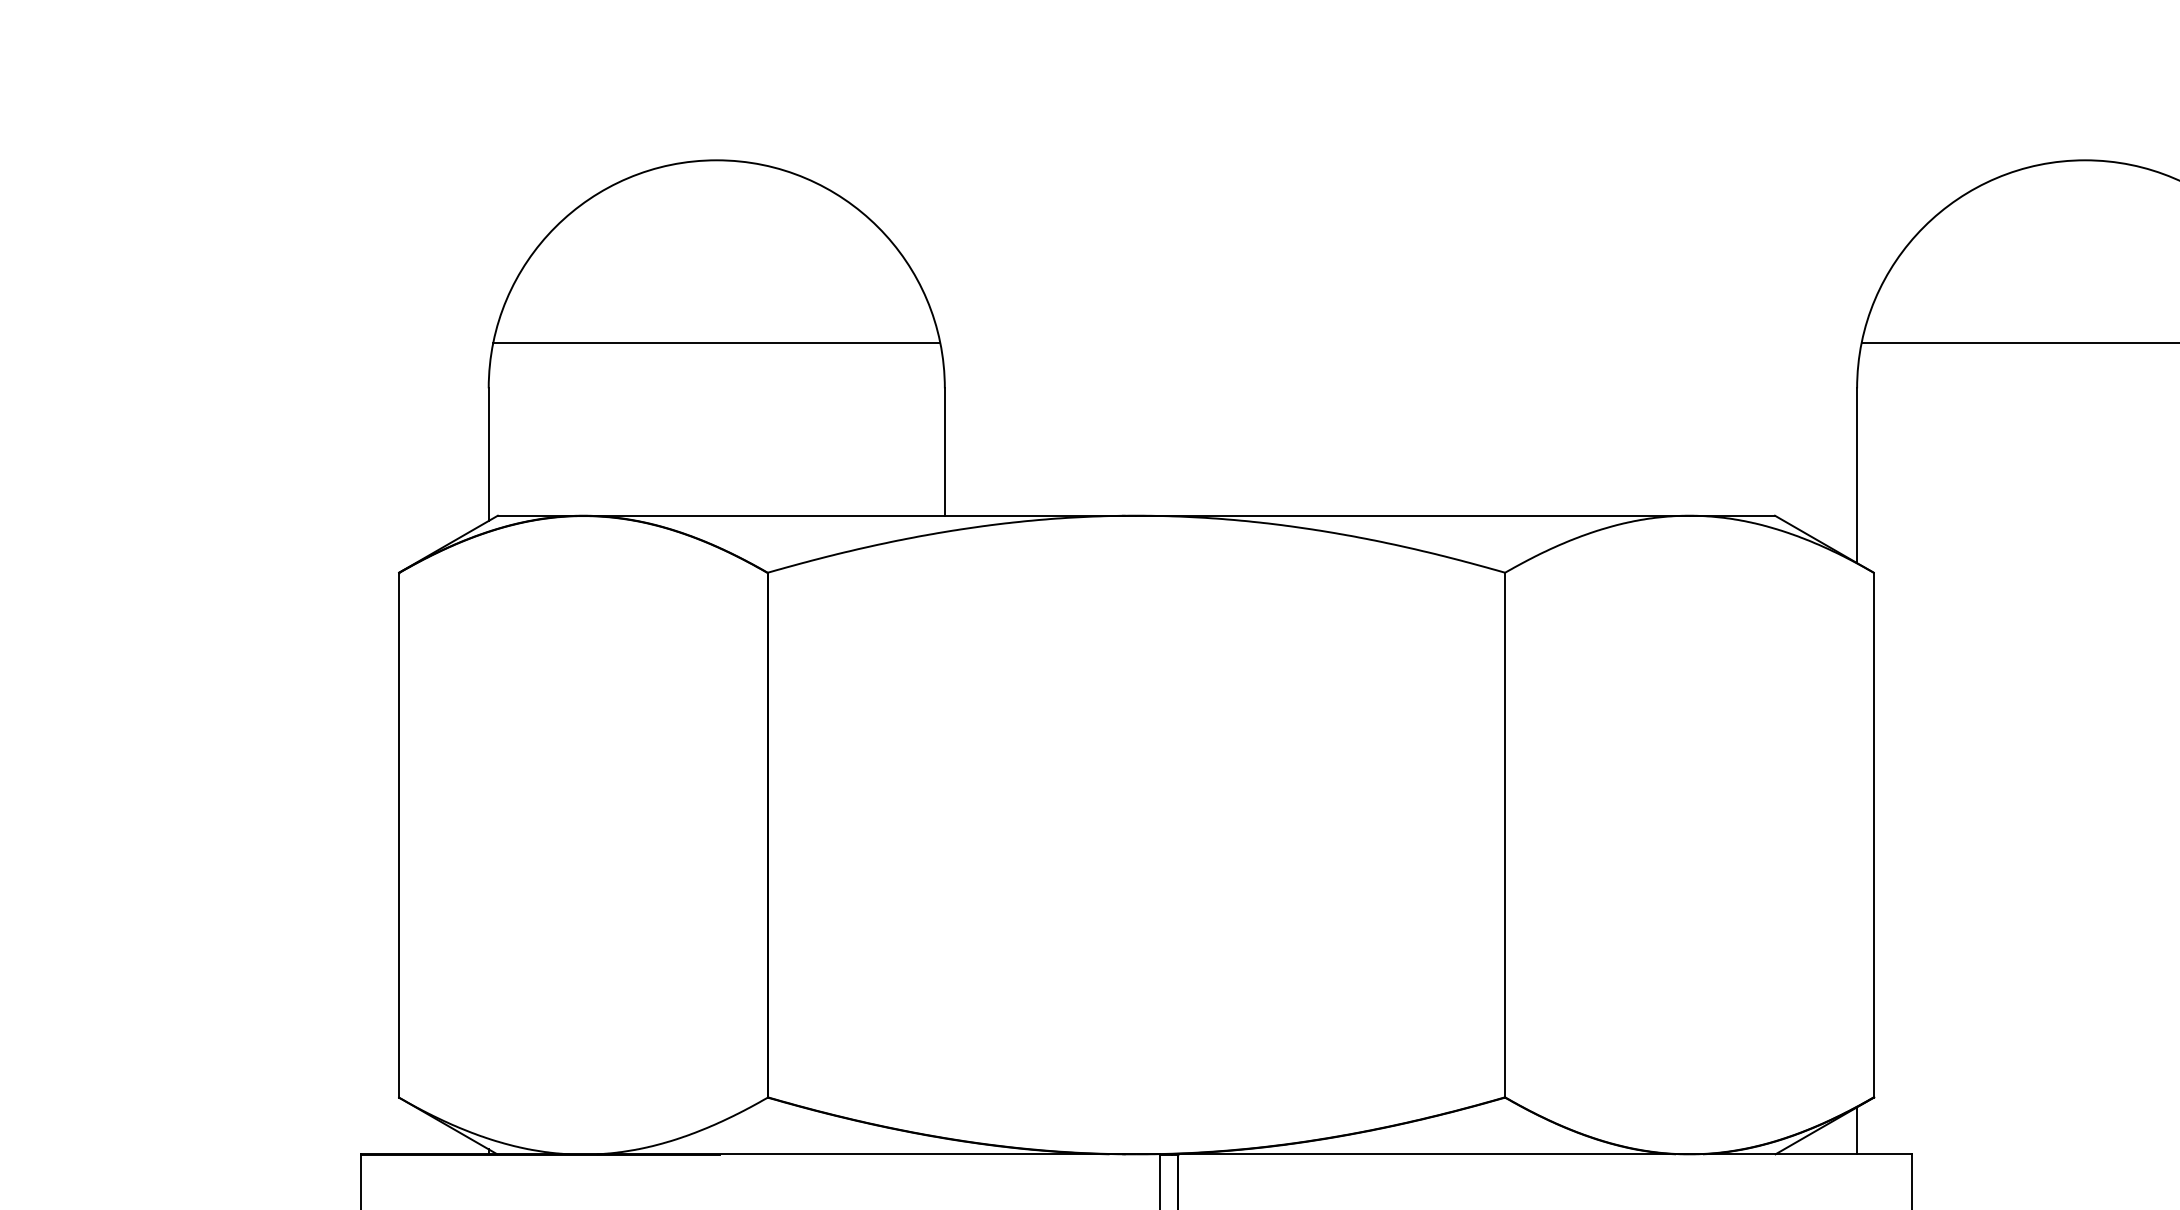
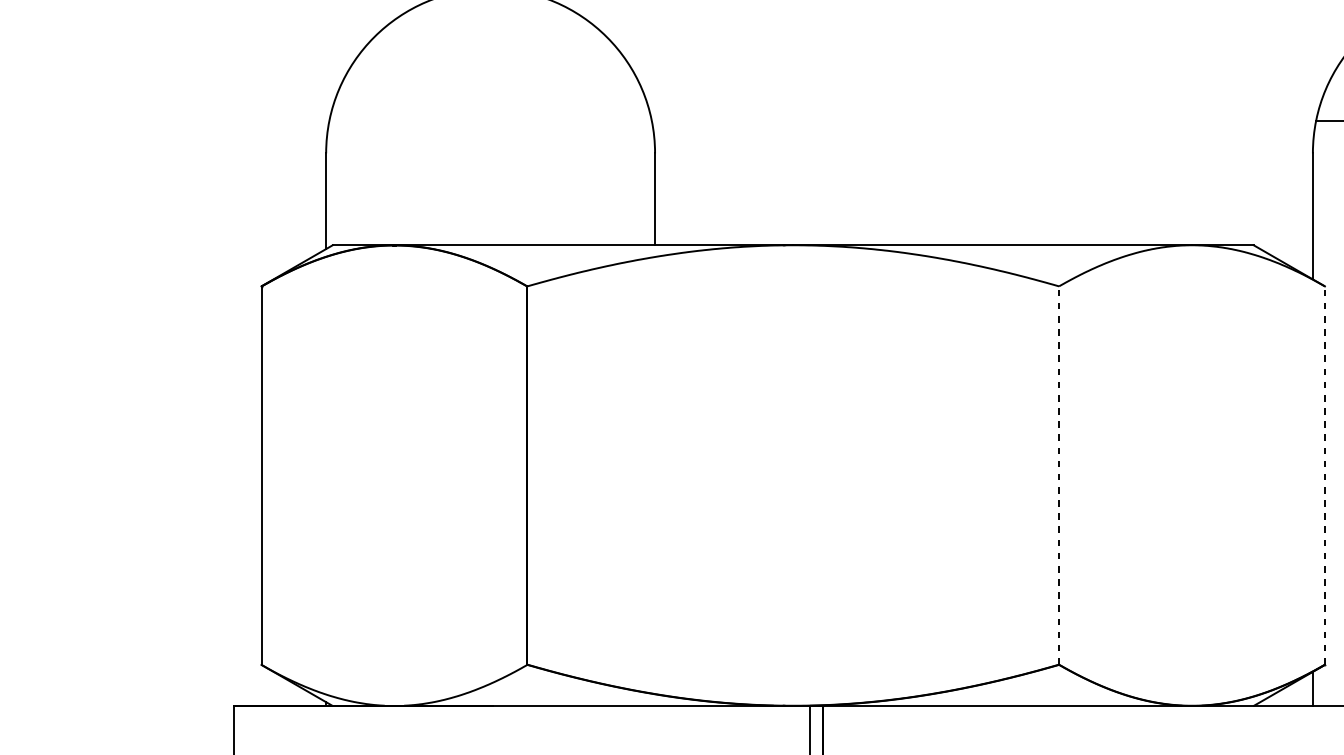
line: (716, 342) -> (490, 120), removed
line: (1505, 834) -> (1059, 475), solid -> dashed
line: (1873, 834) -> (1324, 475), solid -> dashed

